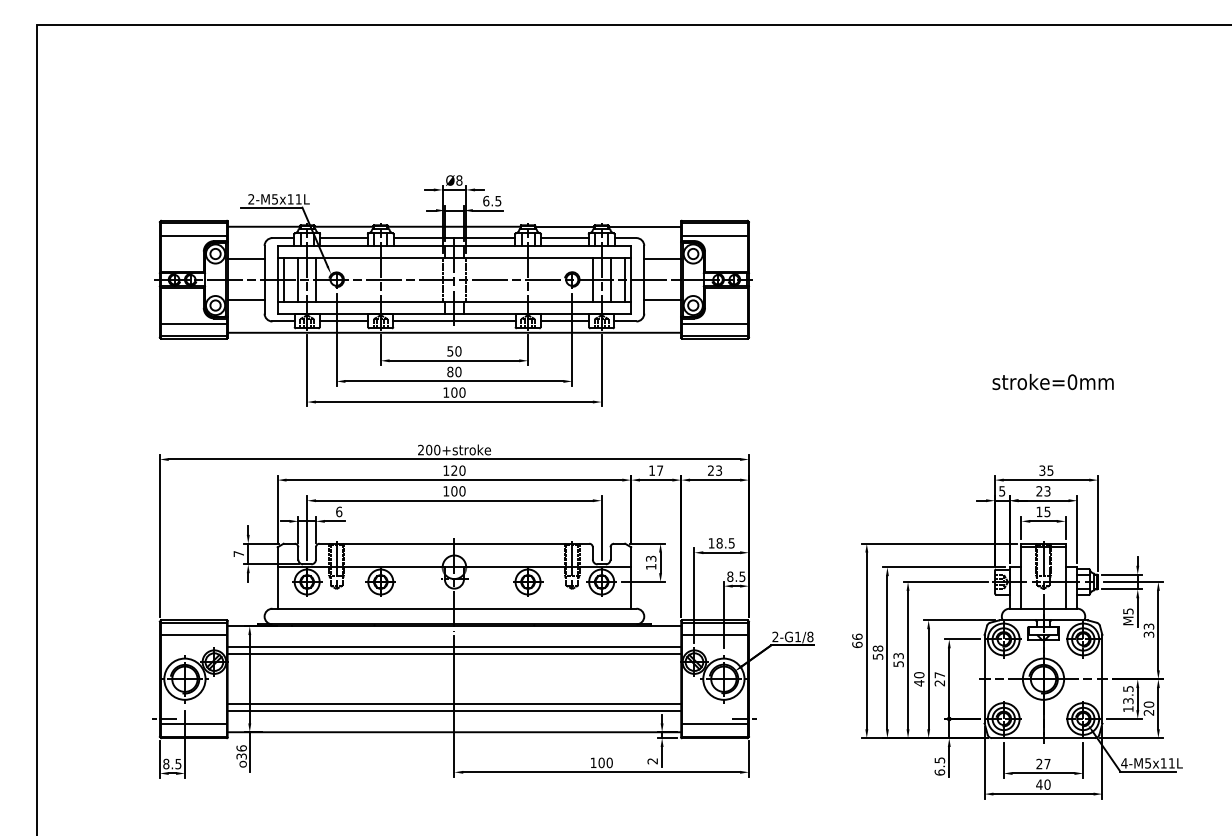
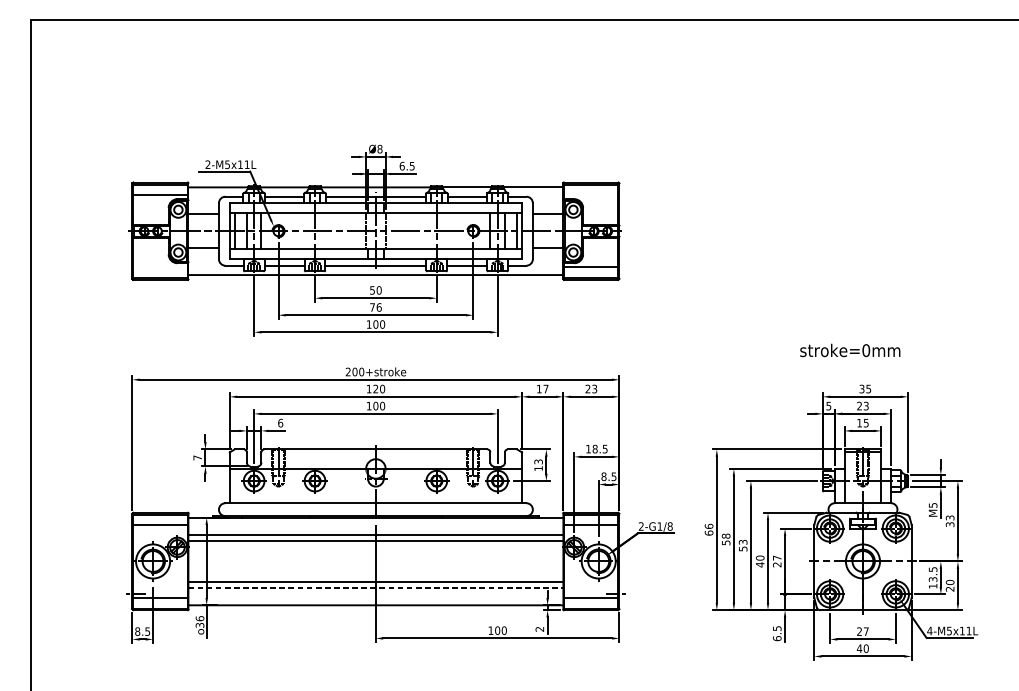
line: (714, 235) -> (590, 194), removed
line: (194, 323) -> (161, 267), removed
text: (454, 371) -> (375, 307), 80 -> 76
text: (1052, 382) -> (849, 350), moved
line: (454, 711) -> (375, 588), solid -> dashed

